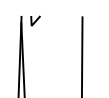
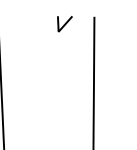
curve: (35, 20) -> (64, 23), moved

